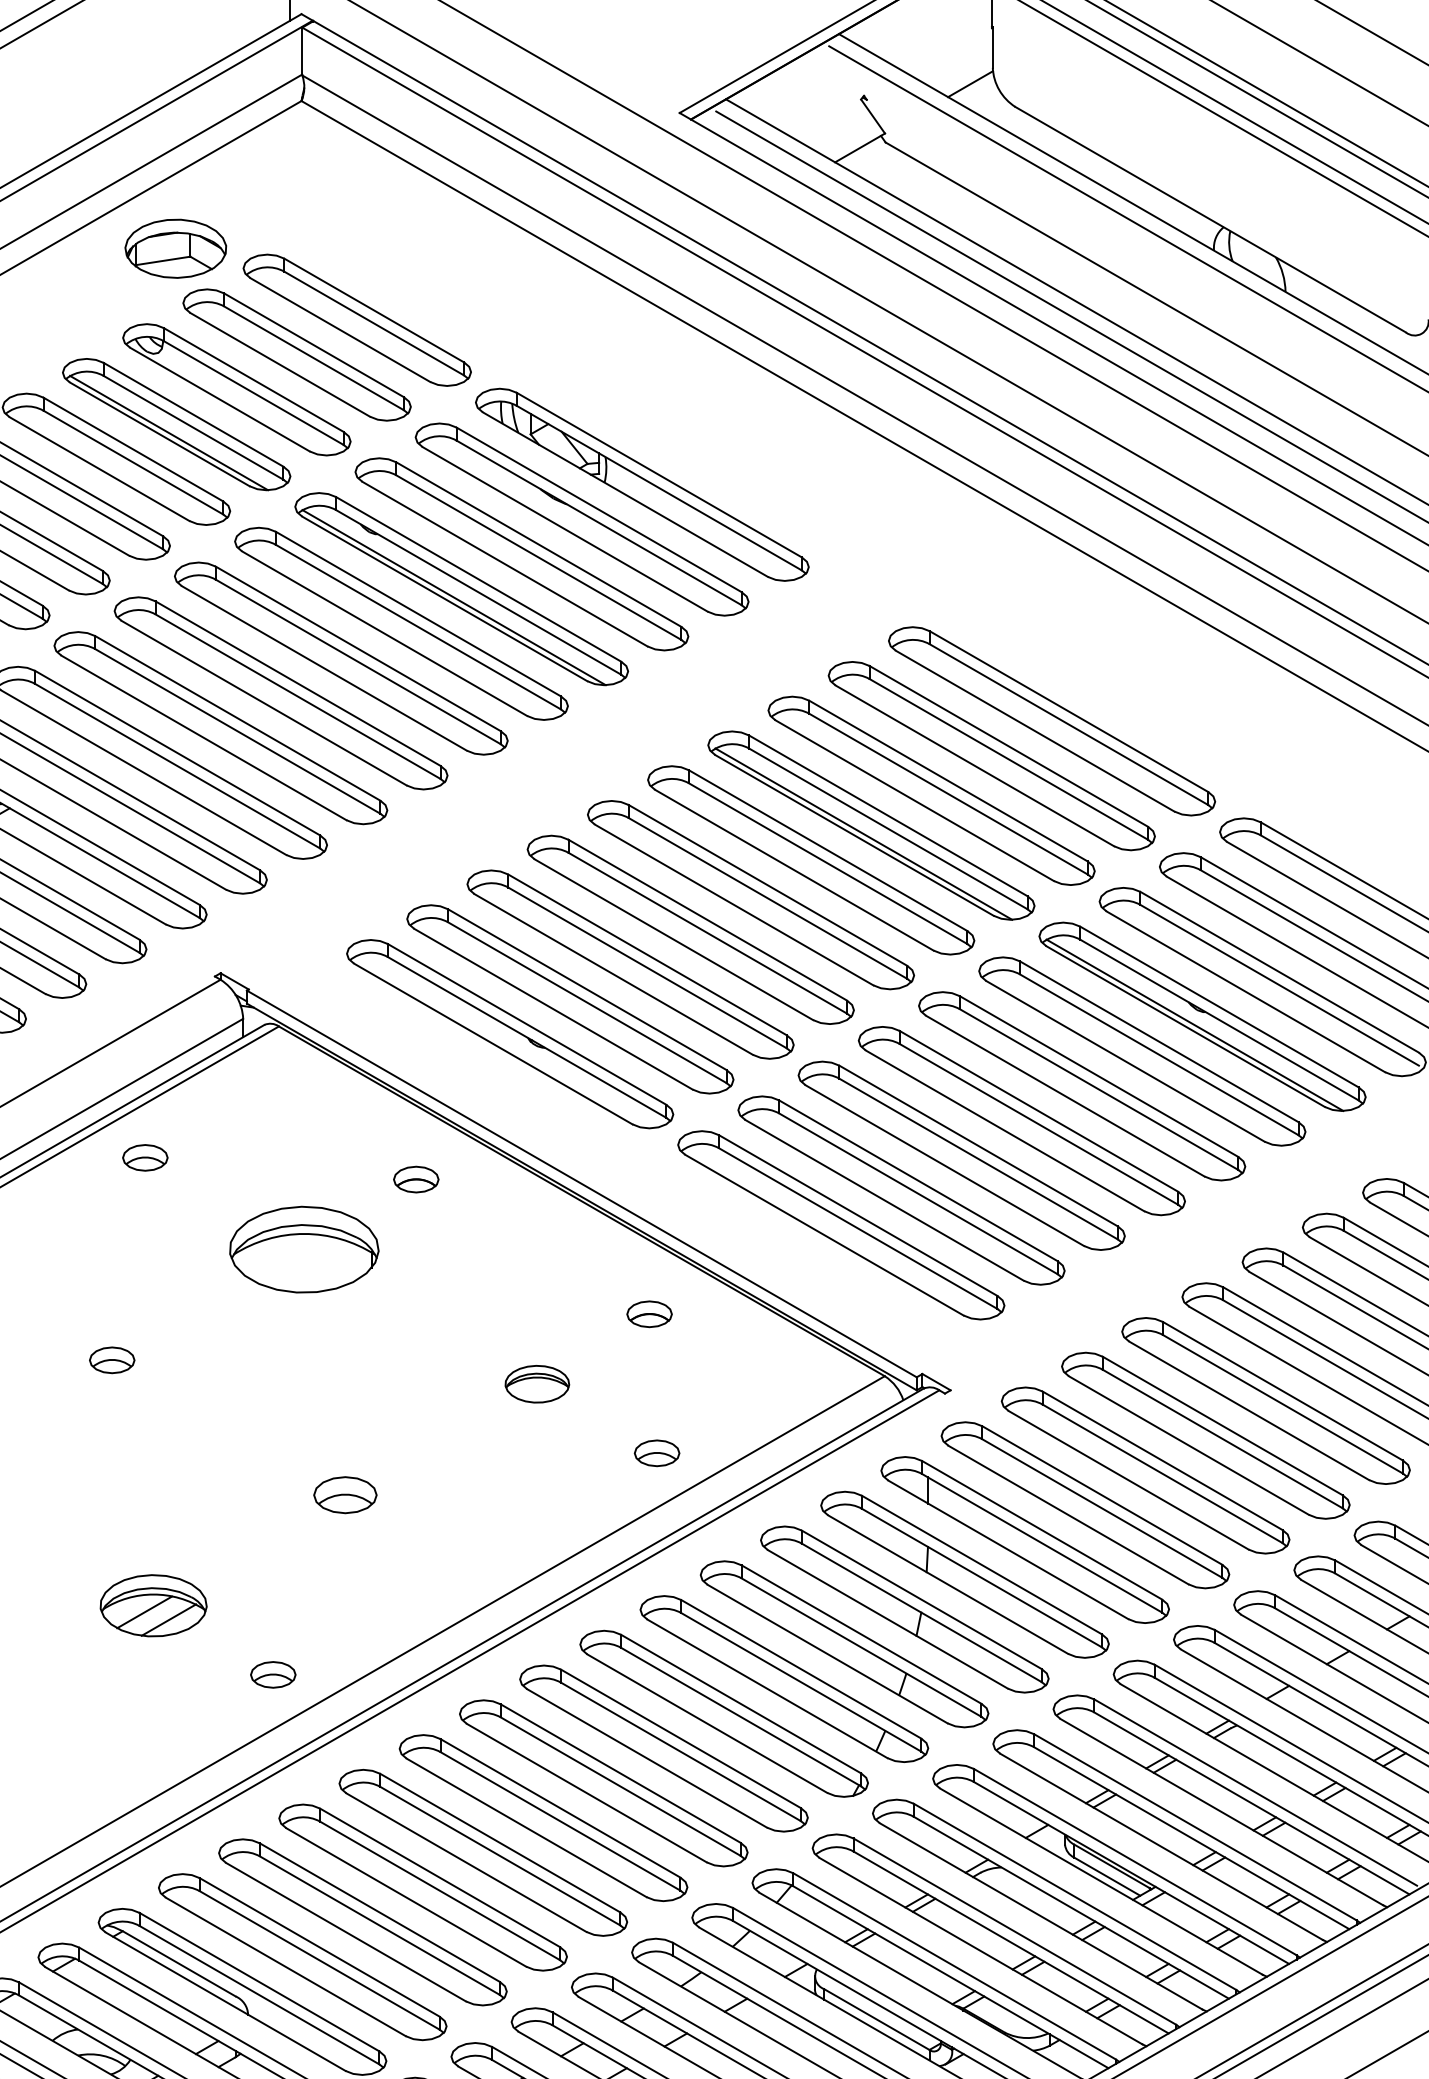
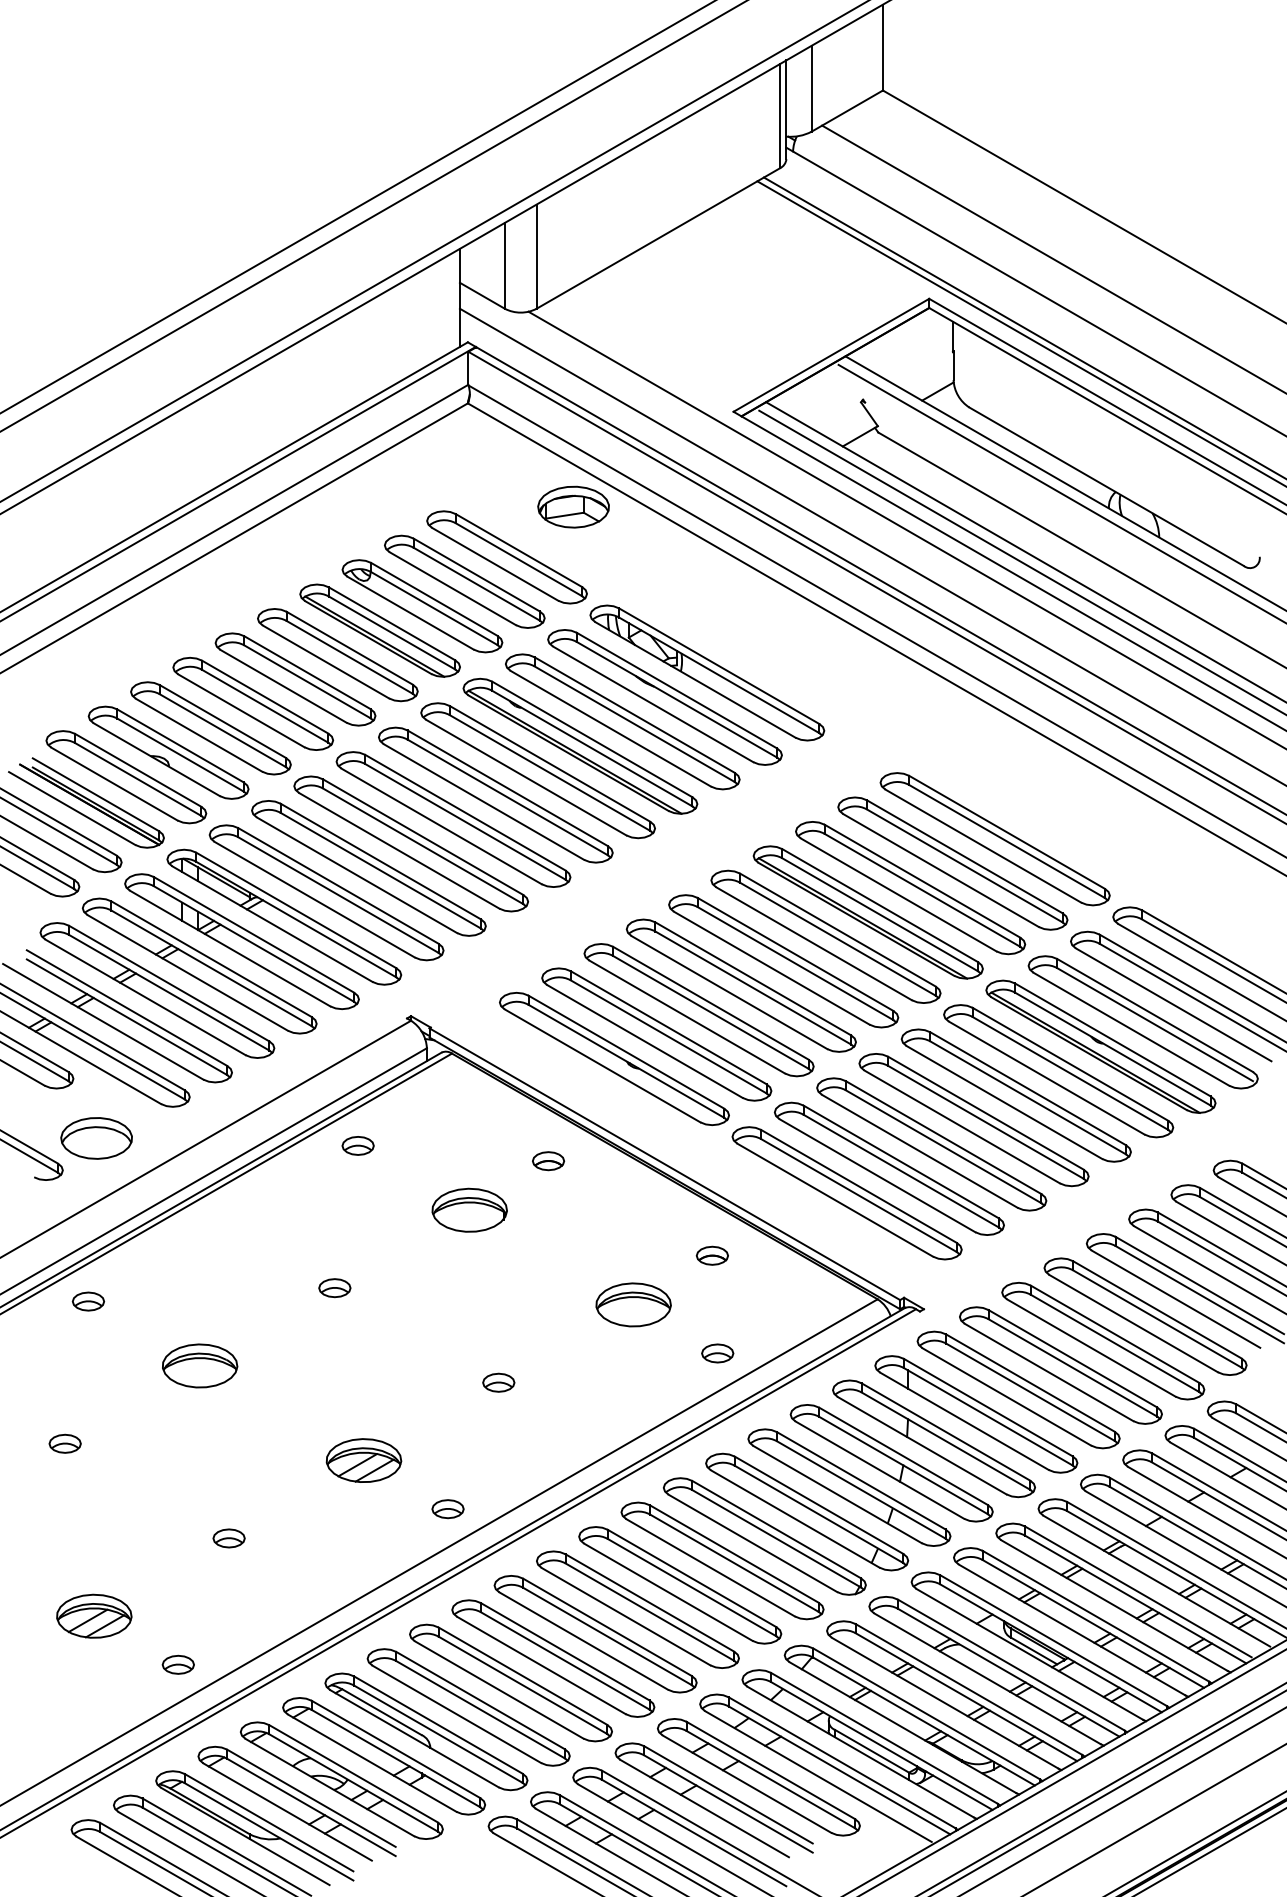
part: (175, 247) -> (573, 506), moved
part: (303, 1248) -> (469, 1209), size x0.71
part: (537, 1383) -> (633, 1304), size x1.67
part: (345, 1494) -> (498, 1382), size x0.71

